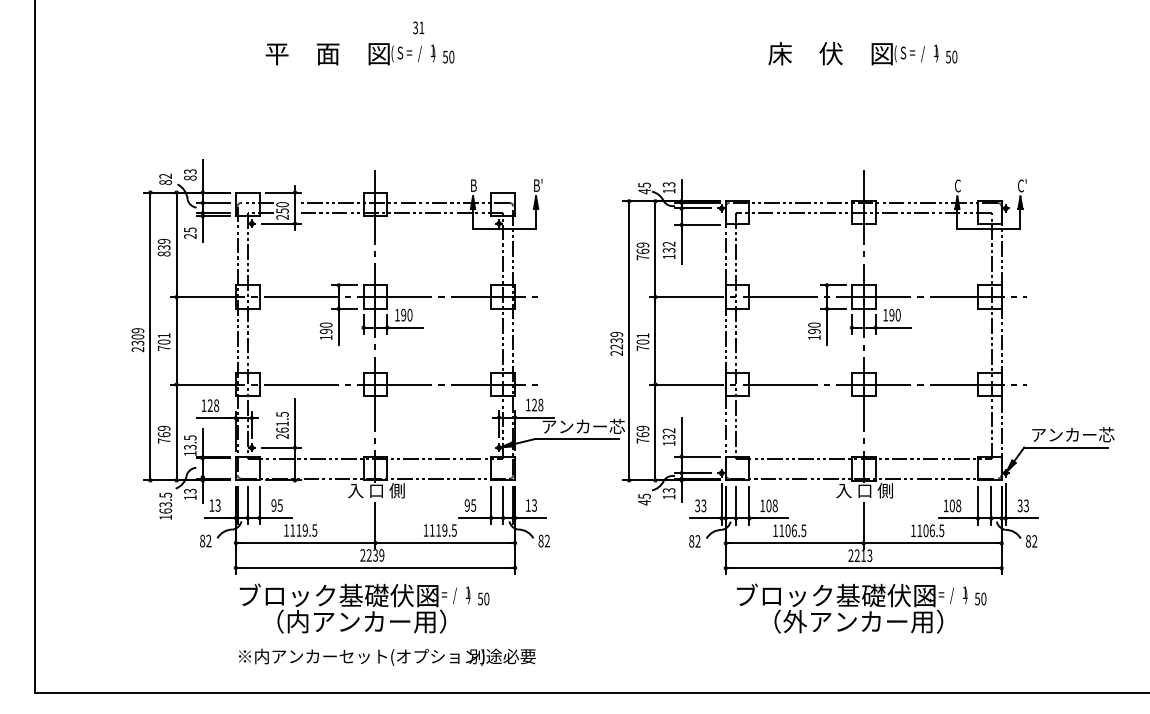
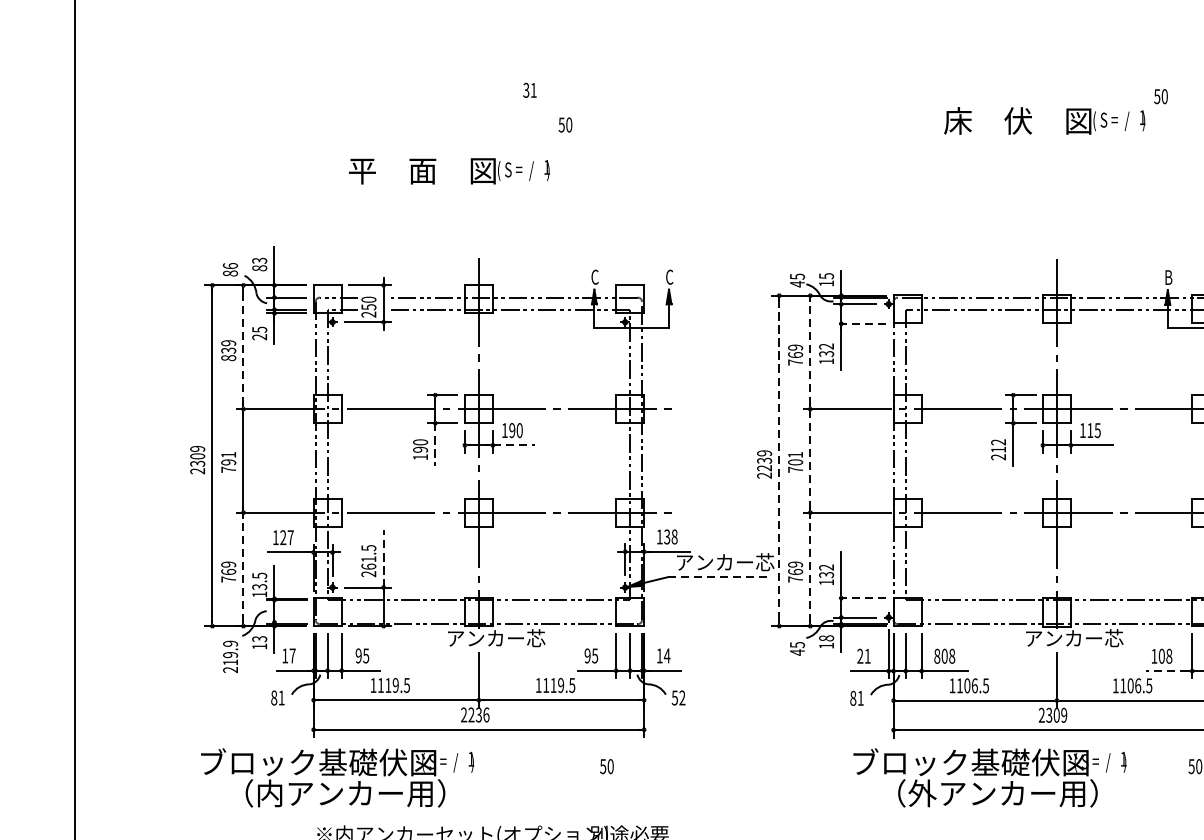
text: (350, 54) -> (449, 171), moved
text: (951, 56) -> (1160, 95), moved
text: (165, 175) -> (230, 265), 82 -> 86
text: (667, 184) -> (824, 275), 13 -> 15
text: (473, 185) -> (594, 277), B -> C
text: (537, 185) -> (670, 277), B' -> C
text: (958, 185) -> (1169, 277), C -> B
line: (696, 224) -> (858, 323), solid -> dashed
line: (176, 244) -> (243, 346), solid -> dashed
line: (655, 249) -> (810, 352), solid -> dashed
text: (894, 314) -> (1093, 429), 190 -> 115
line: (338, 326) -> (435, 443), solid -> dashed
line: (405, 327) -> (514, 445), solid -> dashed
text: (814, 331) -> (998, 449), 190 -> 212
line: (655, 340) -> (810, 460), solid -> dashed
text: (164, 341) -> (229, 461), 701 -> 791
line: (629, 341) -> (779, 461), solid -> dashed
text: (216, 405) -> (290, 537), 128 -> 127
text: (534, 405) -> (667, 537), 128 -> 138
line: (295, 422) -> (384, 557), solid -> dashed
line: (176, 432) -> (243, 569), solid -> dashed
line: (655, 432) -> (810, 569), solid -> dashed
line: (576, 439) -> (716, 577), solid -> dashed
line: (696, 456) -> (858, 597), solid -> dashed
text: (389, 490) -> (495, 638), 入 口 側 -> アンカー芯
text: (668, 490) -> (825, 638), 13 -> 18
text: (877, 490) -> (1073, 638), 入 口 側 -> アンカー芯
text: (165, 505) -> (230, 655), 163.5 -> 219.9
text: (217, 505) -> (291, 655), 13 -> 17
text: (534, 505) -> (667, 655), 13 -> 14
text: (700, 505) -> (863, 655), 33 -> 21
text: (762, 505) -> (937, 655), 108 -> 808
line: (956, 518) -> (1166, 671), solid -> dashed
text: (208, 540) -> (281, 697), 82 -> 81
text: (540, 540) -> (674, 697), 82 -> 52
text: (697, 541) -> (860, 698), 82 -> 81
text: (381, 555) -> (486, 715), 2239 -> 2236
text: (863, 555) -> (1056, 715), 2213 -> 2309
text: (354, 608) -> (336, 777), moved
text: (851, 608) -> (989, 777), moved

